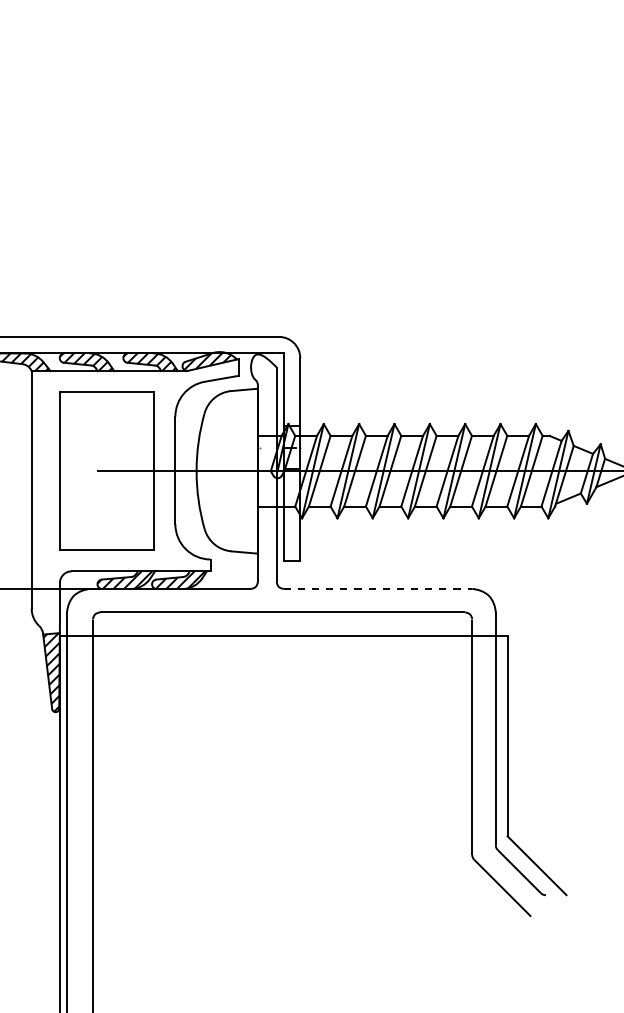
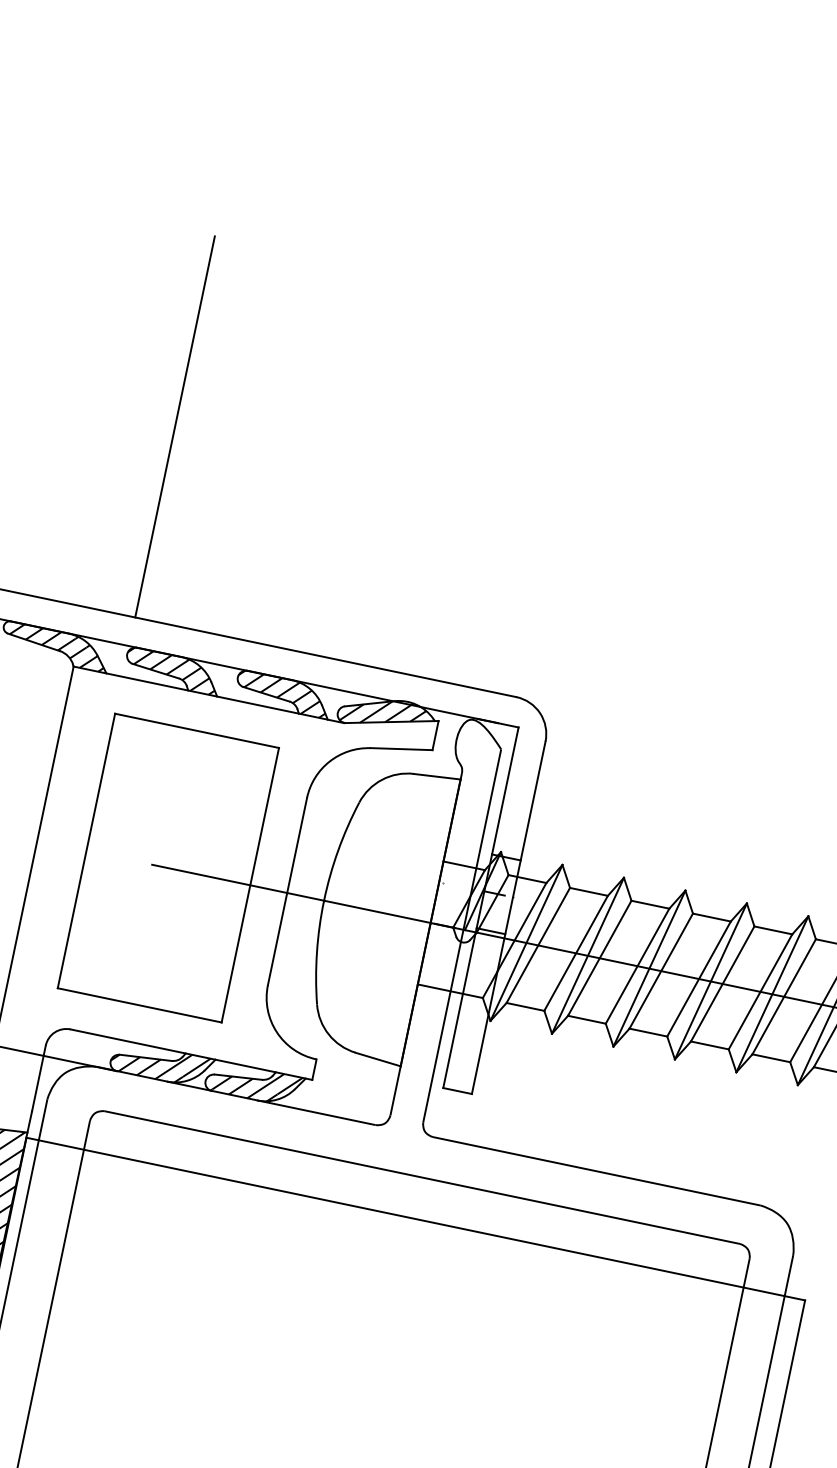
line: (59, 226) -> (174, 425), added
line: (378, 588) -> (597, 1170), dashed -> solid

